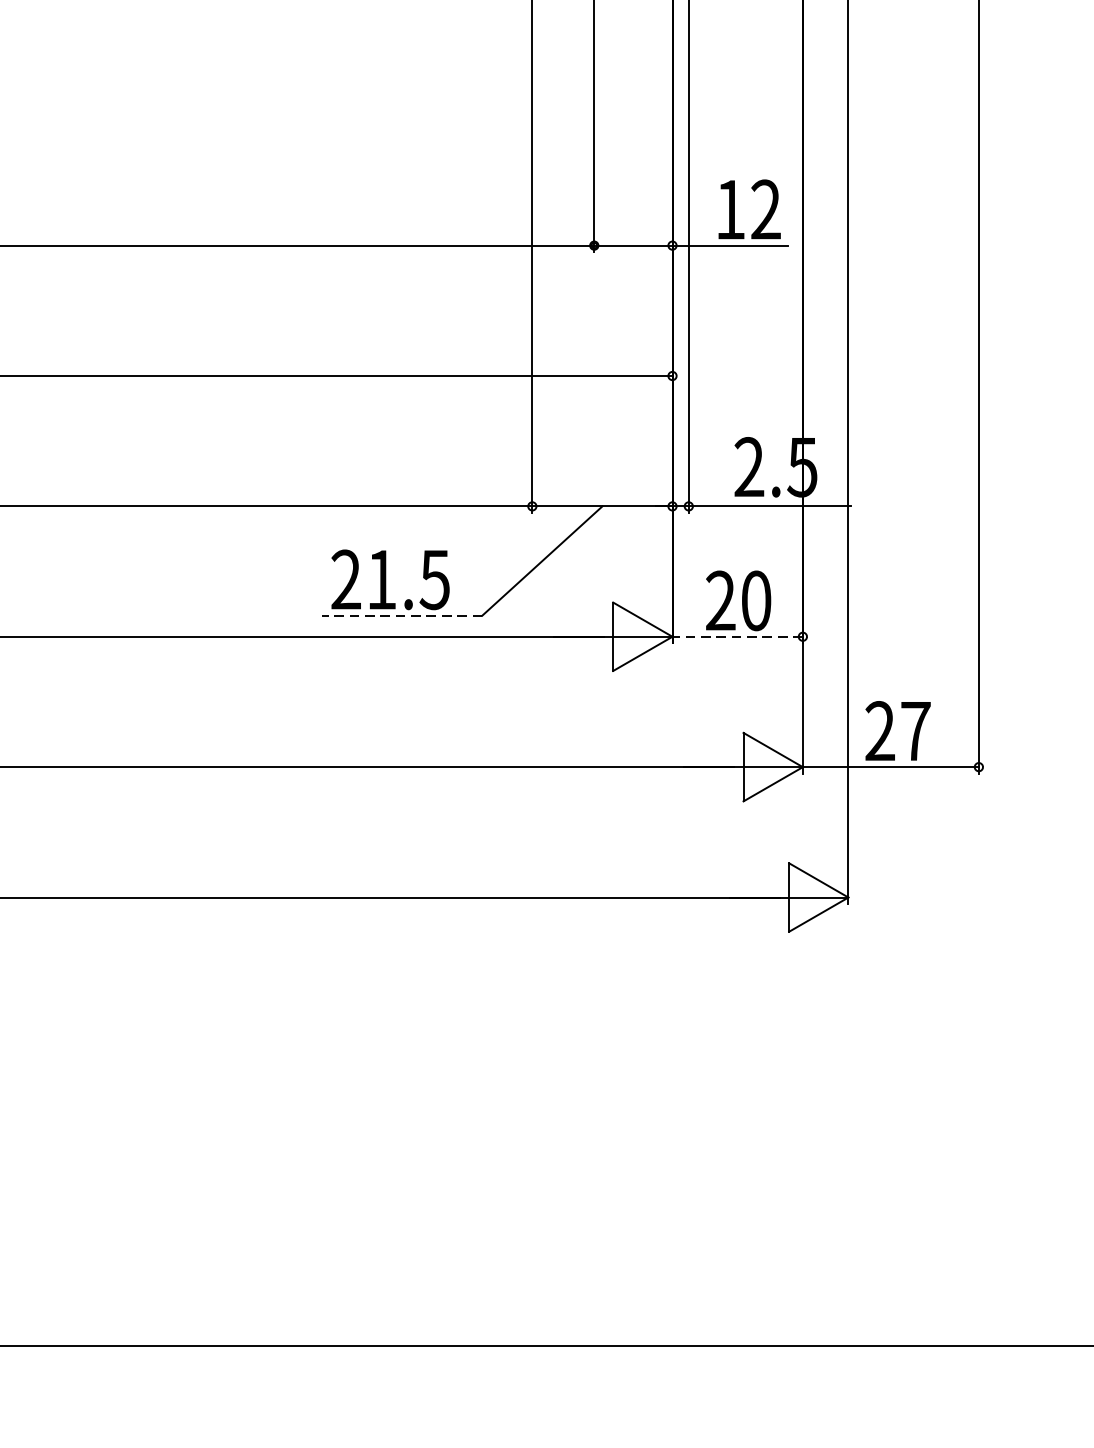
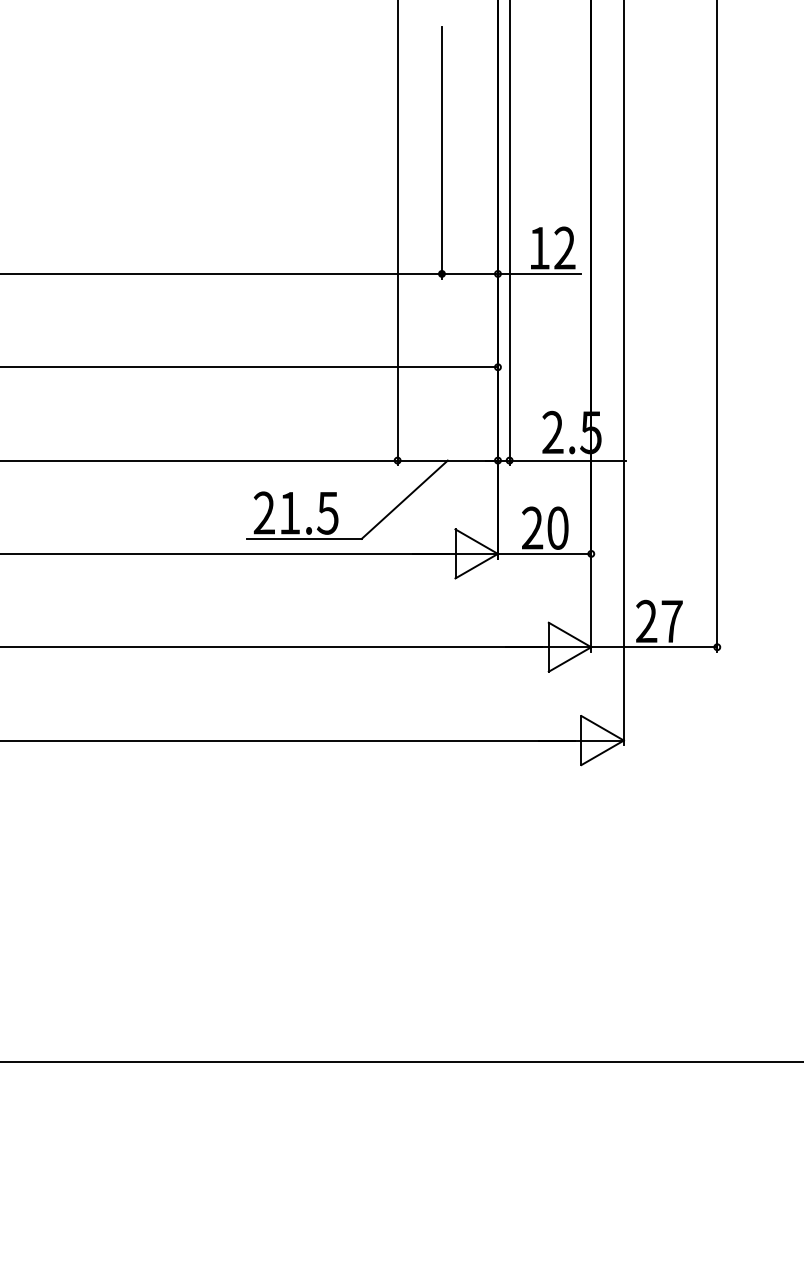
line: (402, 615) -> (304, 538), dashed -> solid
line: (737, 636) -> (544, 553), dashed -> solid

